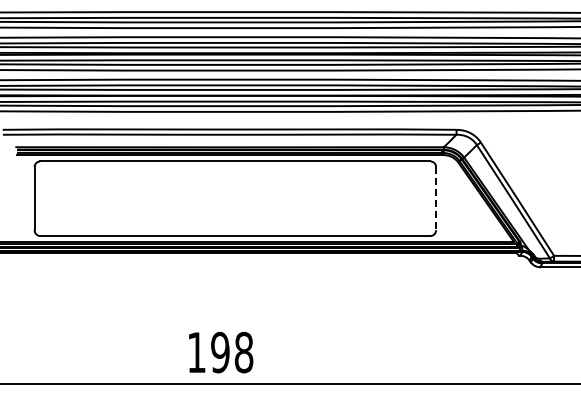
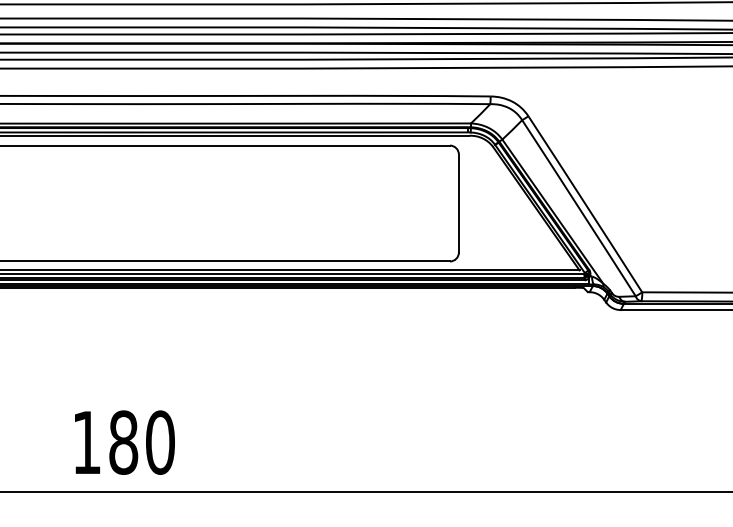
line: (436, 198) -> (459, 203), dashed -> solid
text: (232, 352) -> (142, 442), 198 -> 180

